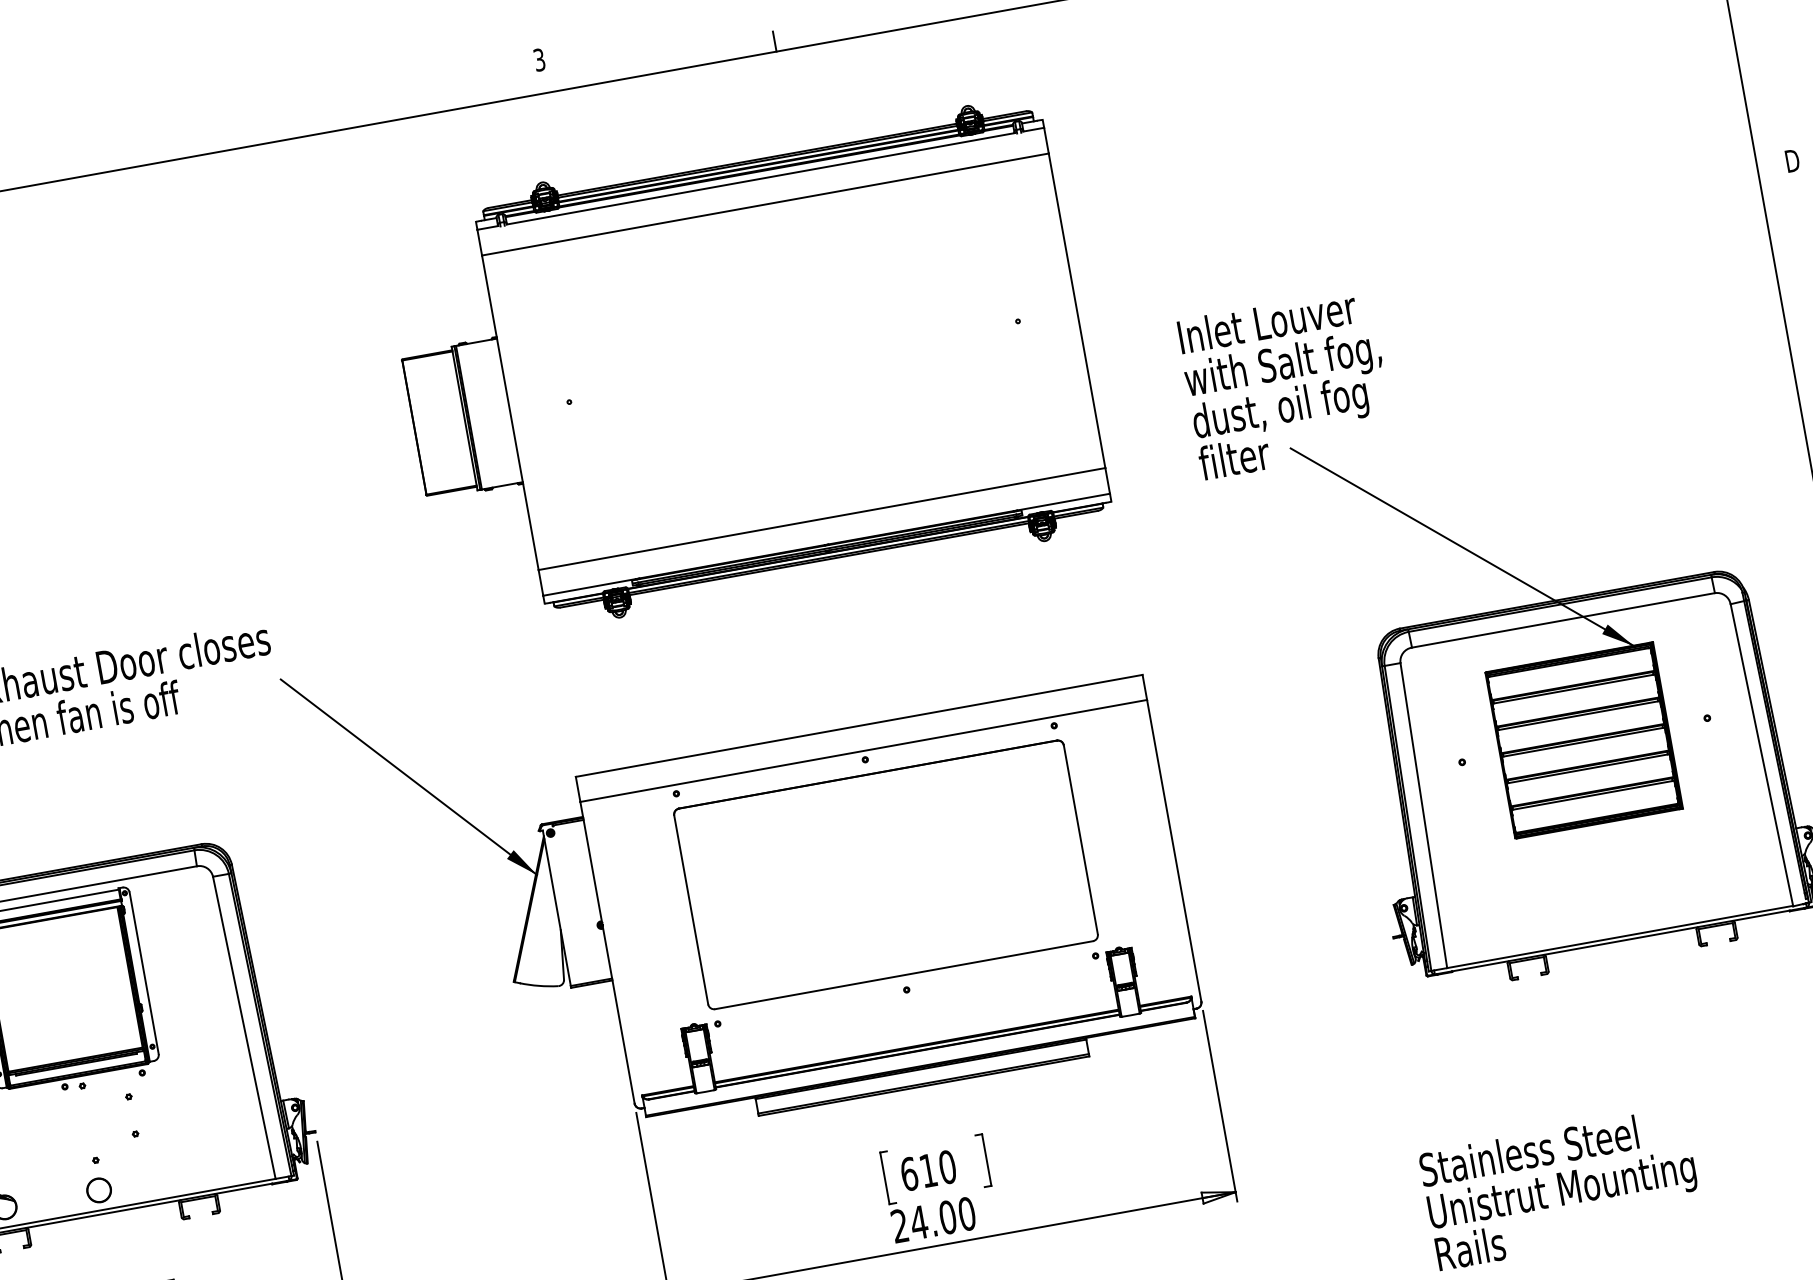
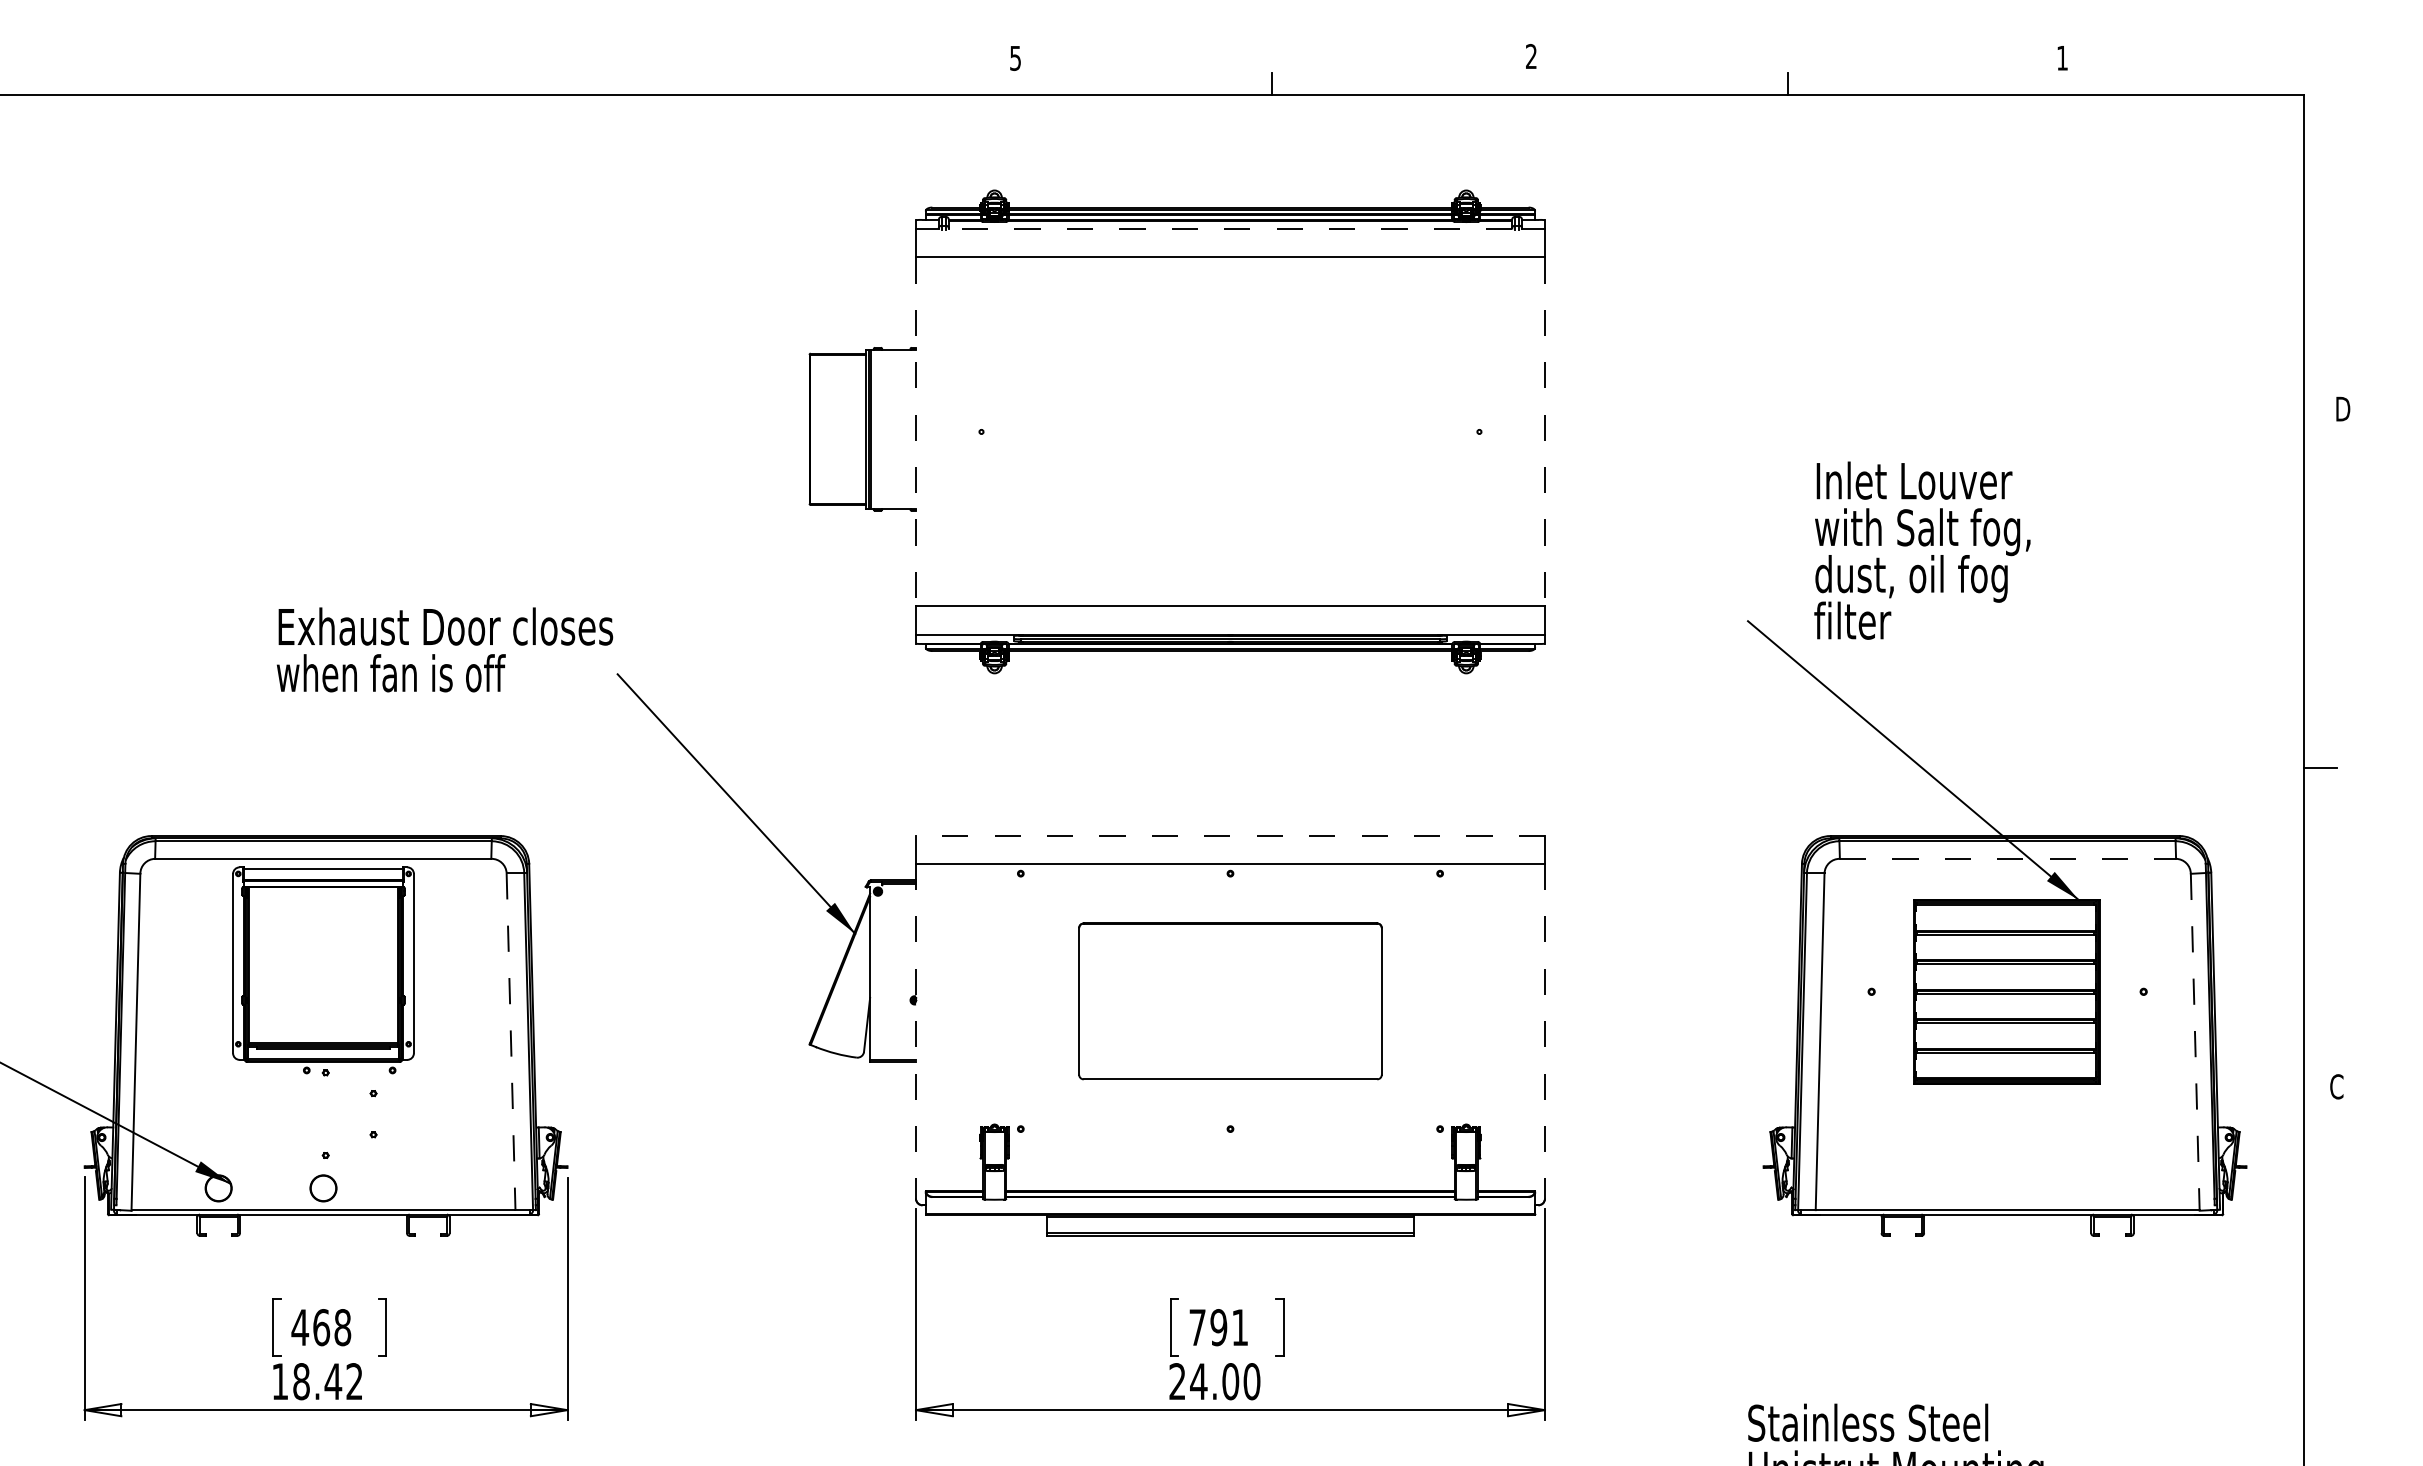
text: (539, 59) -> (1015, 57), 3 -> 5
line: (760, 178) -> (1230, 228), solid -> dashed
line: (1076, 310) -> (1544, 431), solid -> dashed
text: (1285, 383) -> (1922, 550), moved
line: (510, 412) -> (916, 431), solid -> dashed
line: (1563, 619) -> (2008, 858), solid -> dashed
line: (858, 726) -> (1229, 836), solid -> dashed
line: (1762, 755) -> (2195, 1042), solid -> dashed
line: (1173, 851) -> (1544, 1031), solid -> dashed
part: (886, 874) -> (1230, 1001), size x0.7
line: (608, 952) -> (916, 1031), solid -> dashed
line: (244, 1027) -> (511, 1041), solid -> dashed
text: (928, 1170) -> (1218, 1327), 610 -> 791

